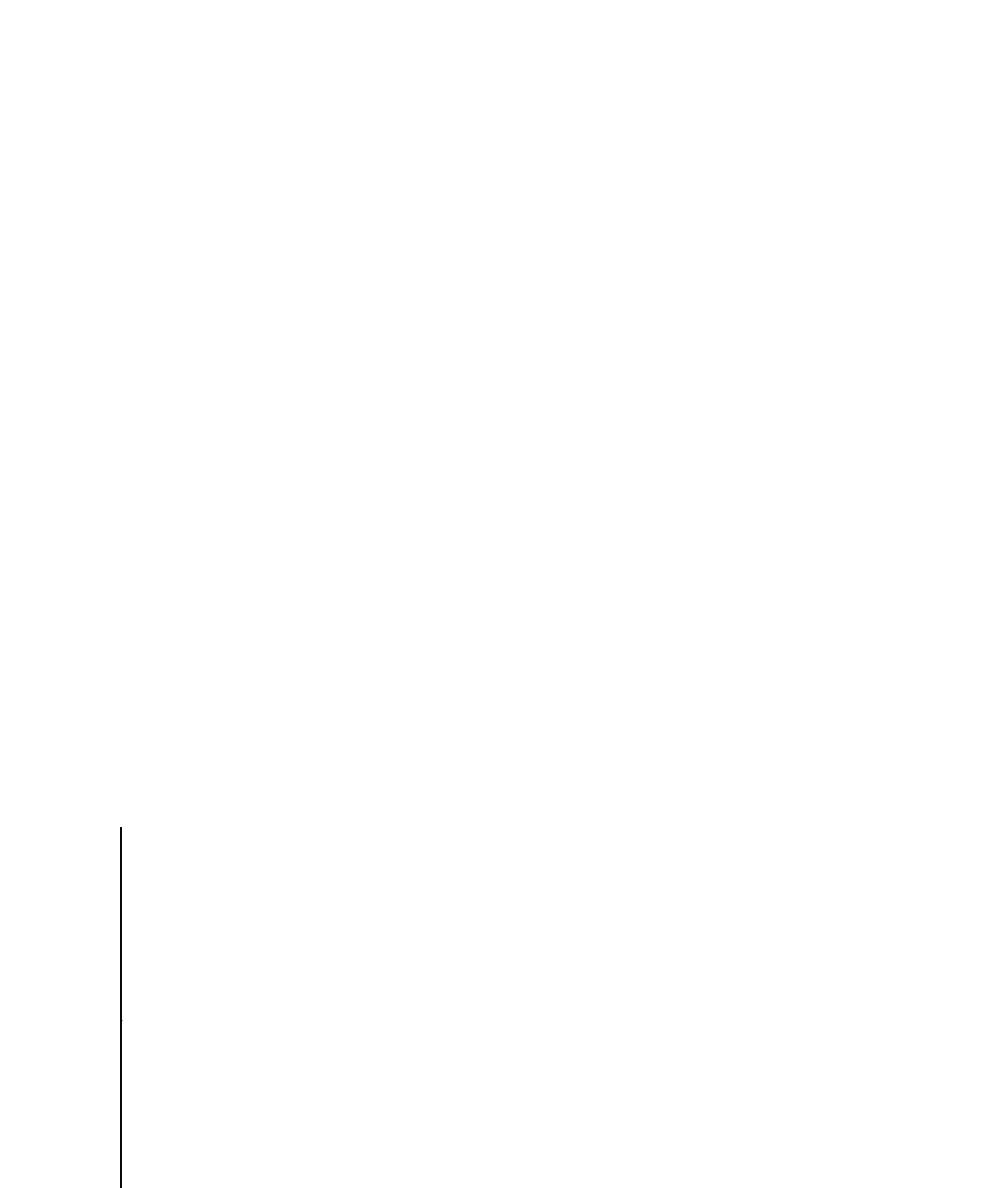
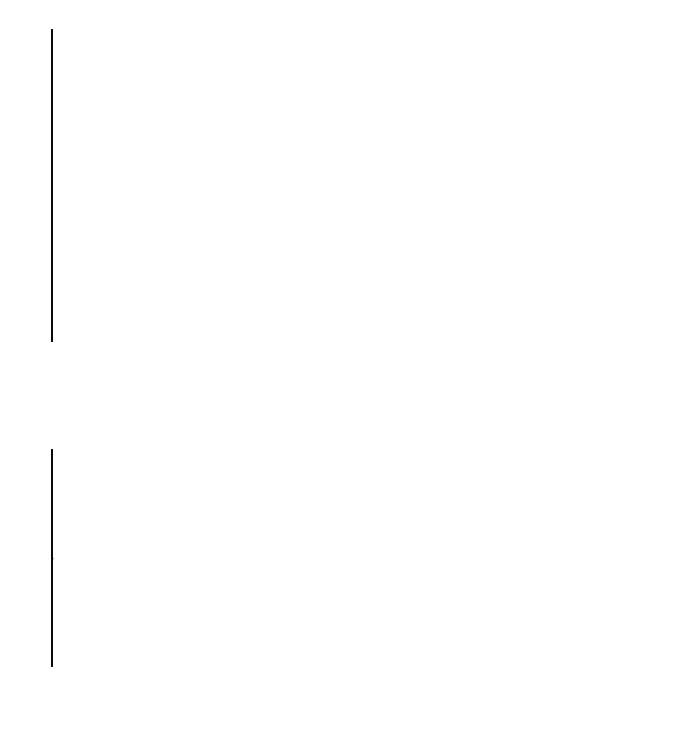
line: (121, 357) -> (52, 185), added

